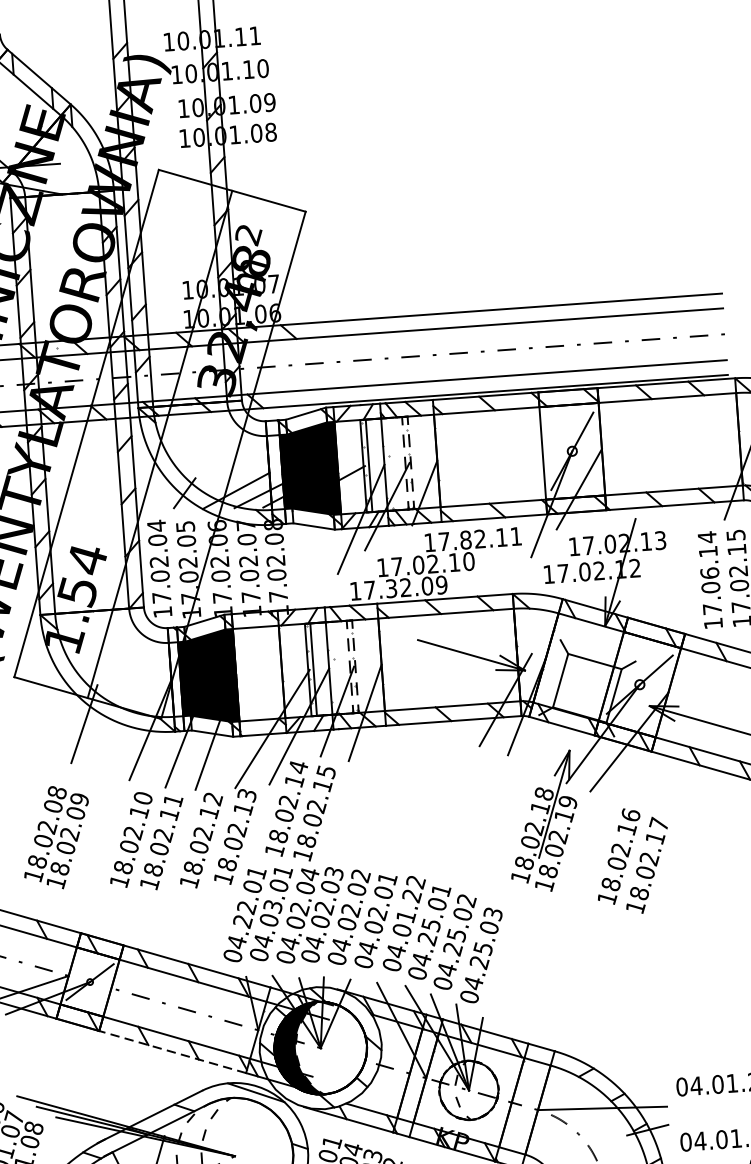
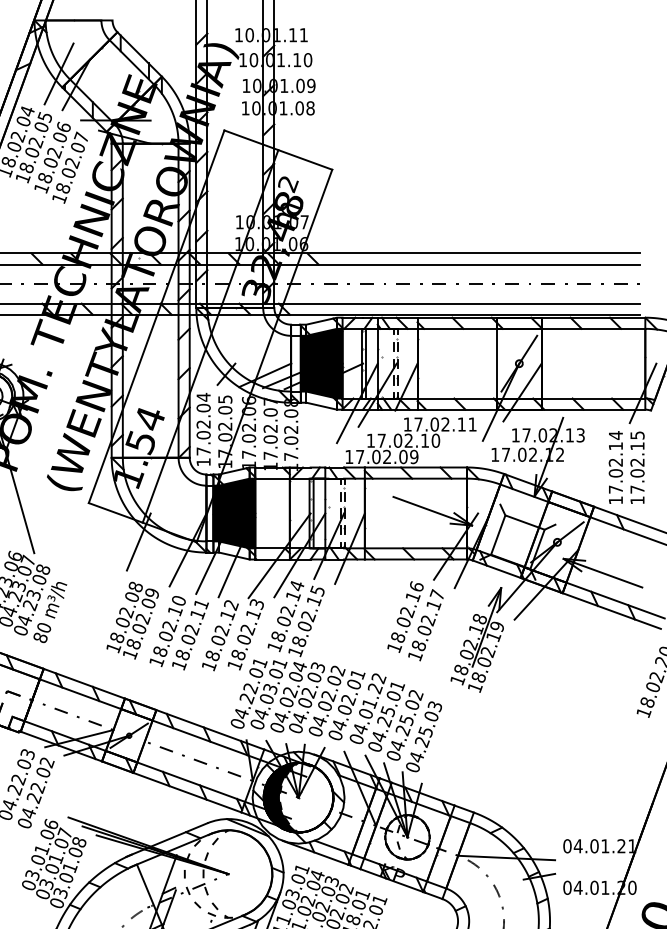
text: (465, 540) -> (434, 424), 17.82.11 -> 17.02.11
text: (709, 573) -> (615, 462), 17.06.14 -> 17.02.14
text: (391, 588) -> (376, 456), 17.32.09 -> 17.02.09
text: (56, 837) -> (132, 620), moved
text: (632, 861) -> (415, 621), moved
line: (171, 1051) -> (186, 792), dashed -> solid

